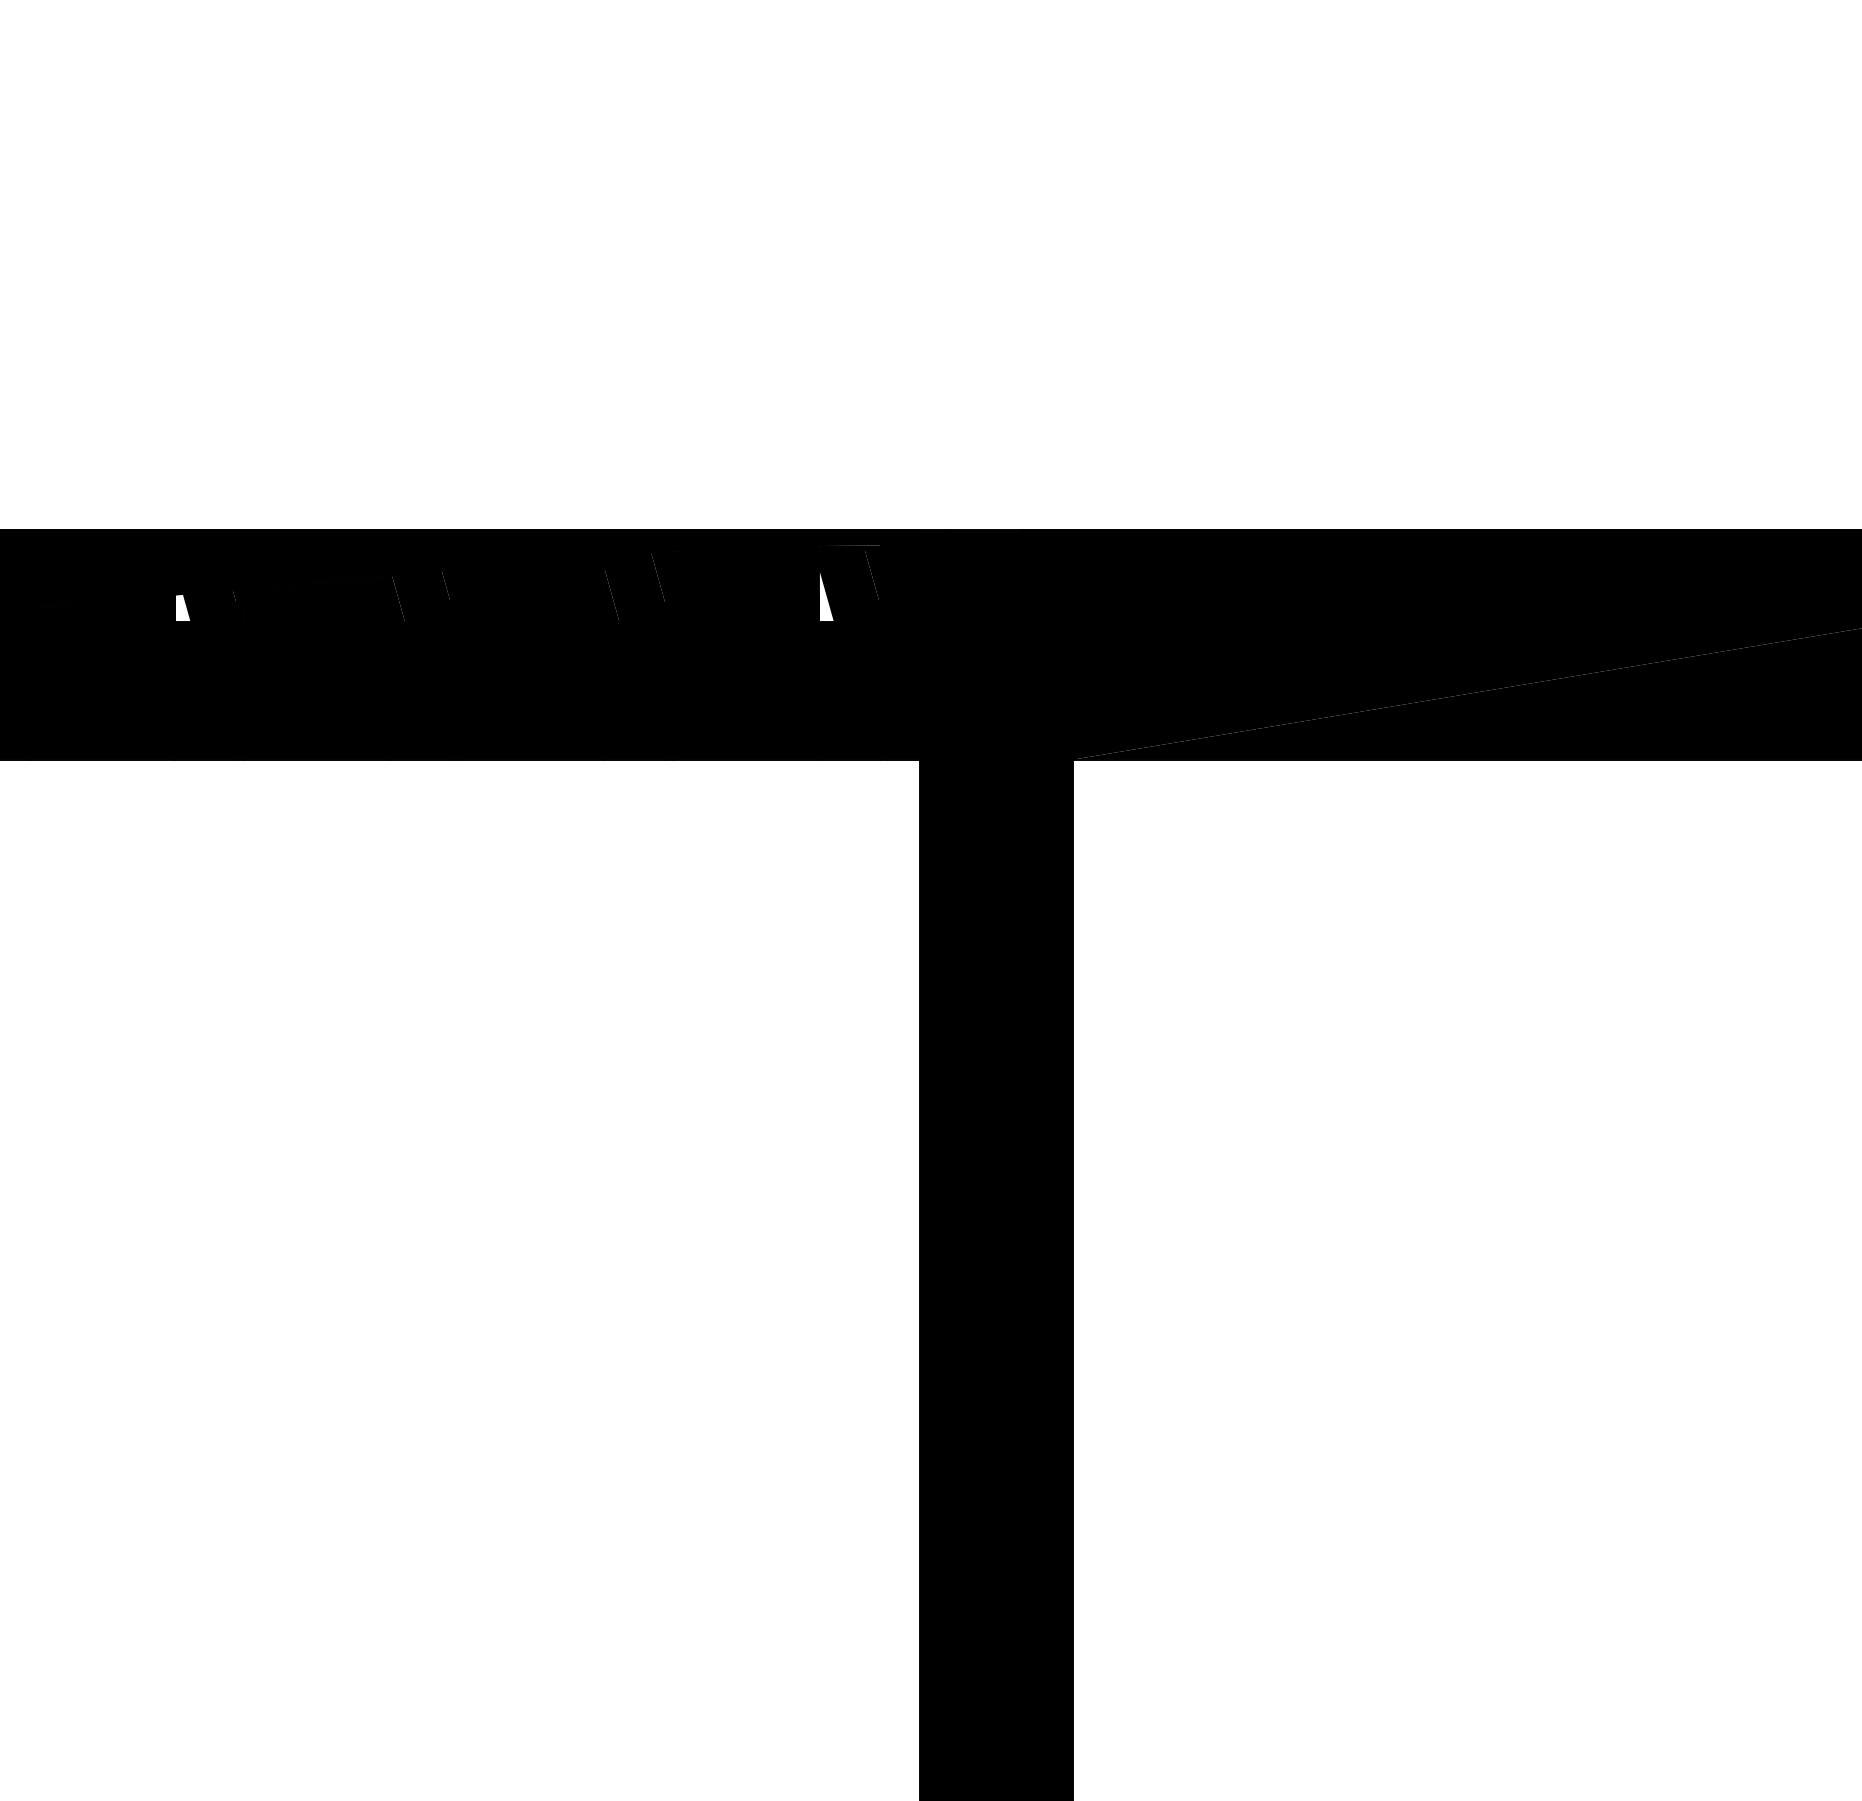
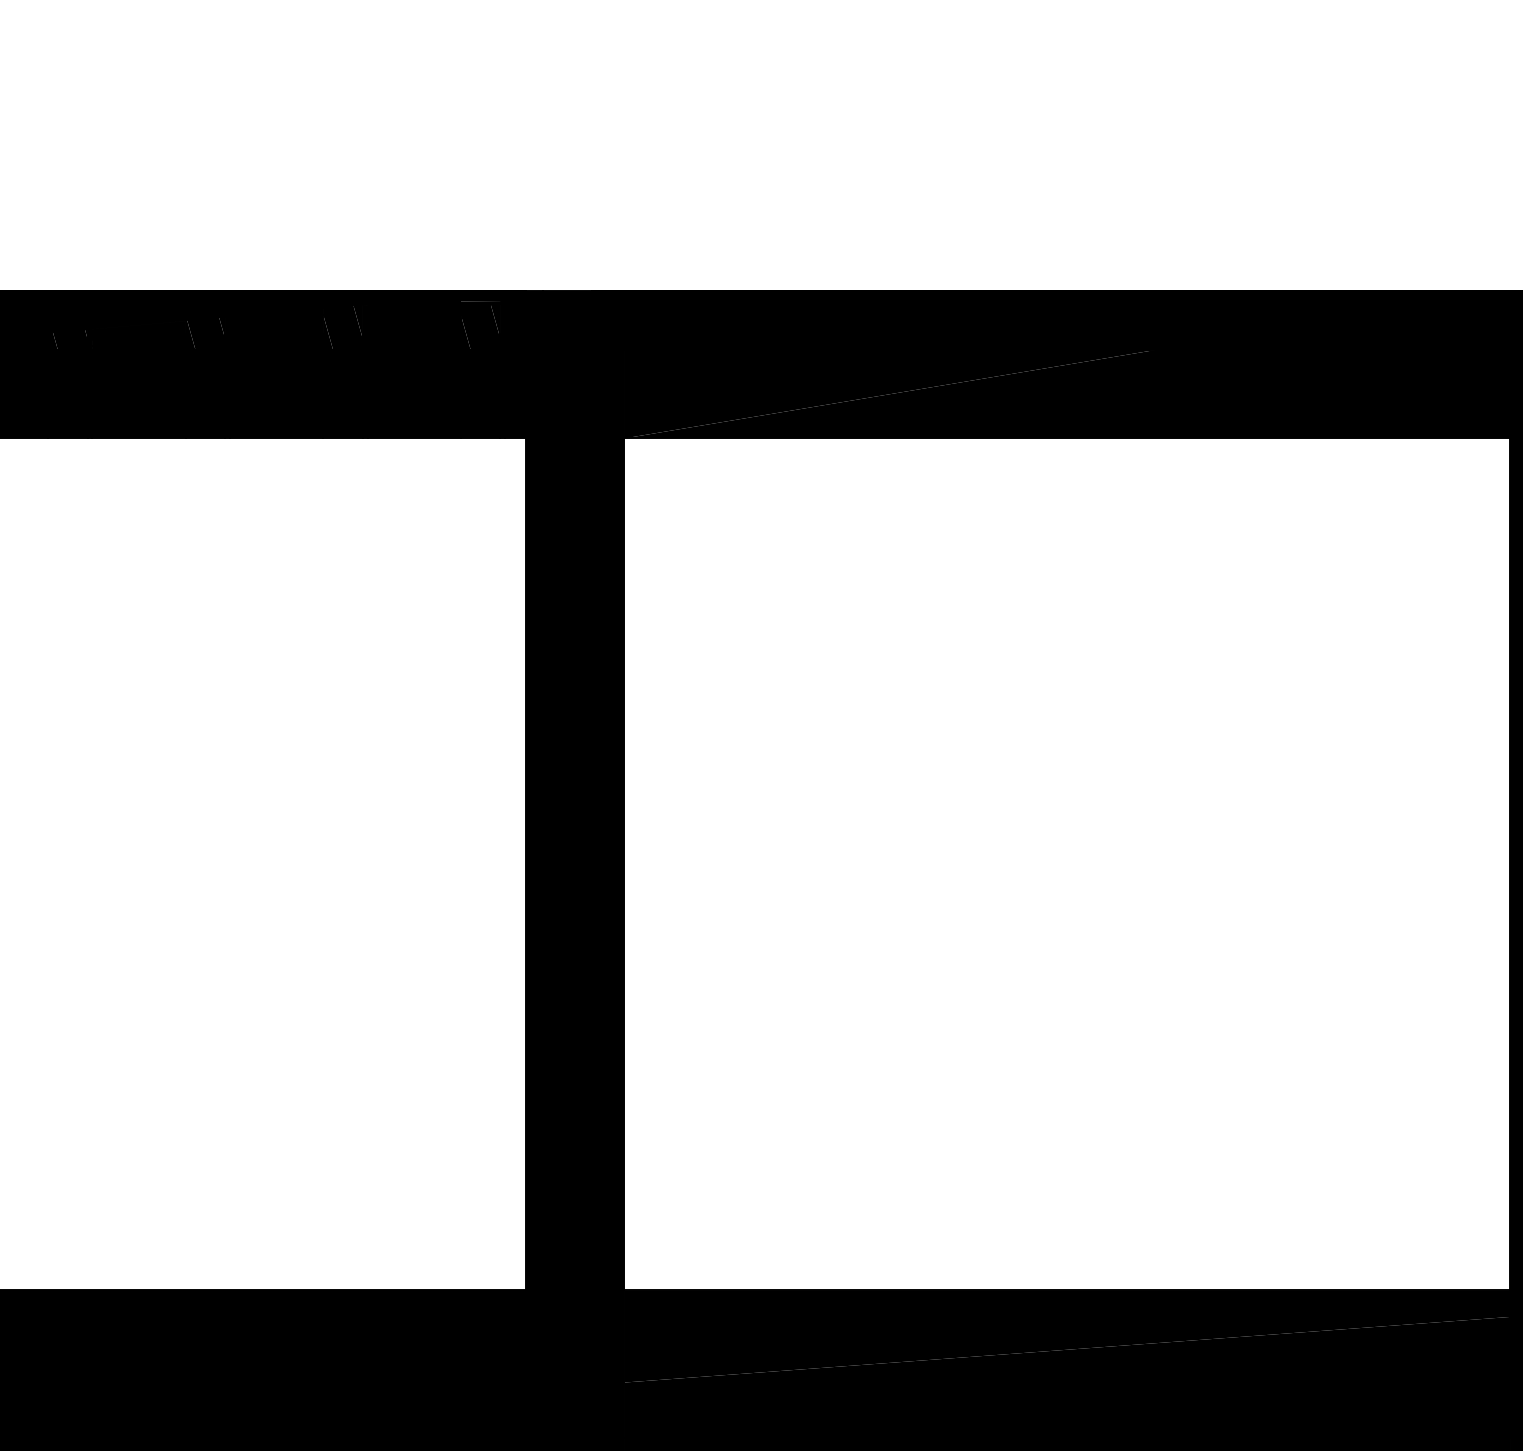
fill: (182, 594) -> (52, 332), added
fill: (825, 594) -> (465, 332), added

